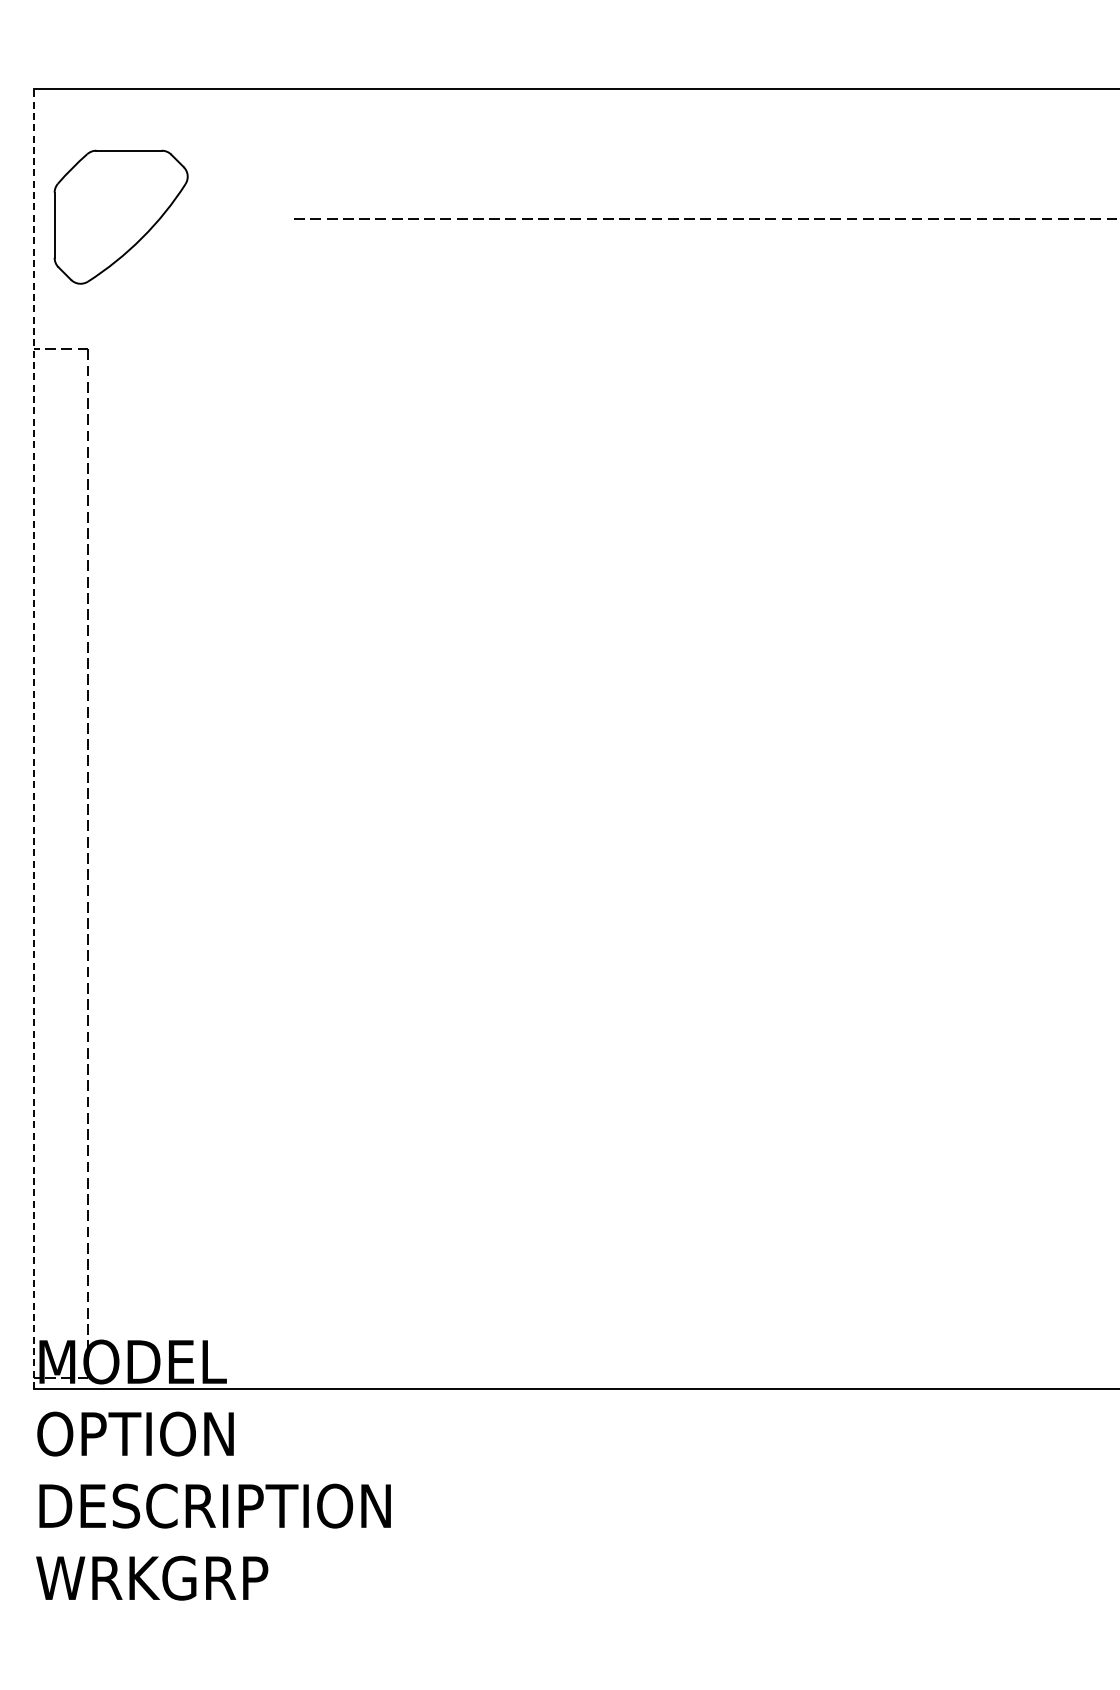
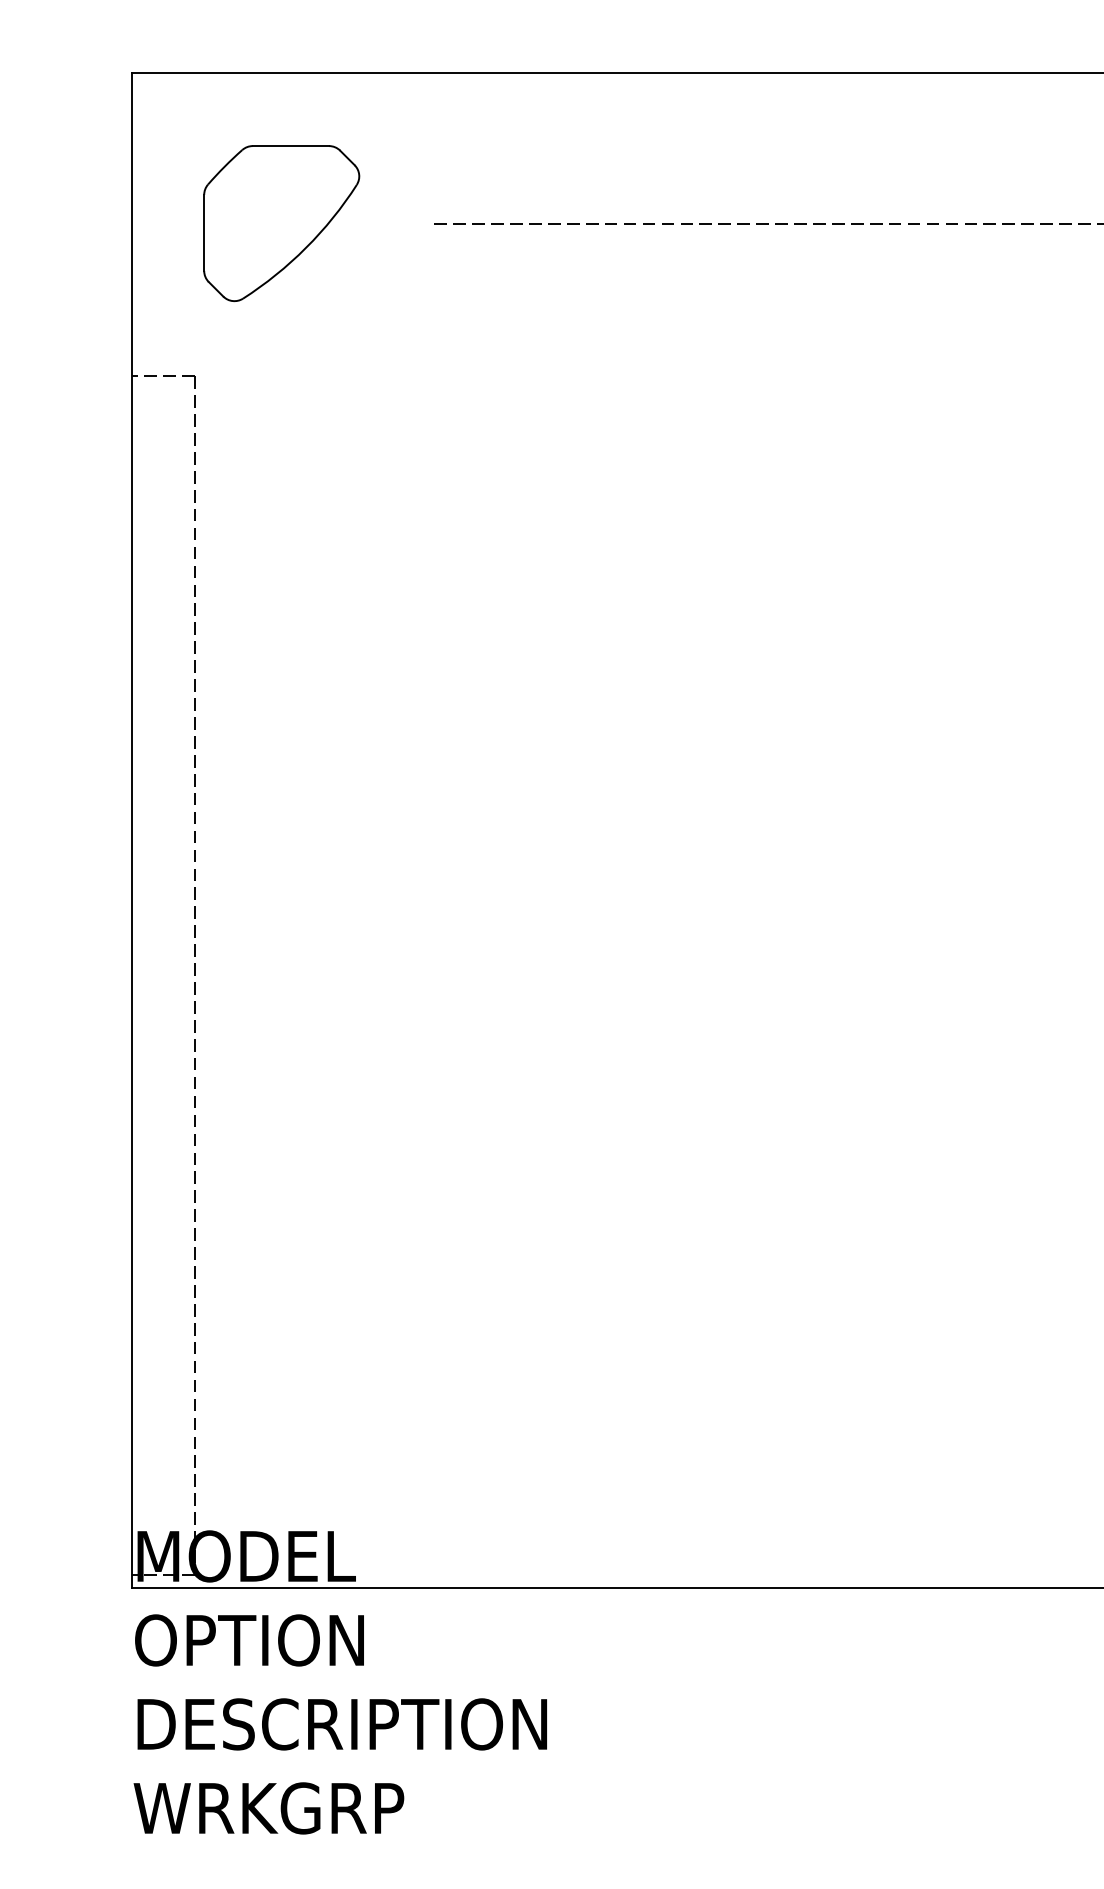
part: (120, 216) -> (280, 222), moved
line: (34, 739) -> (131, 831), dashed -> solid

